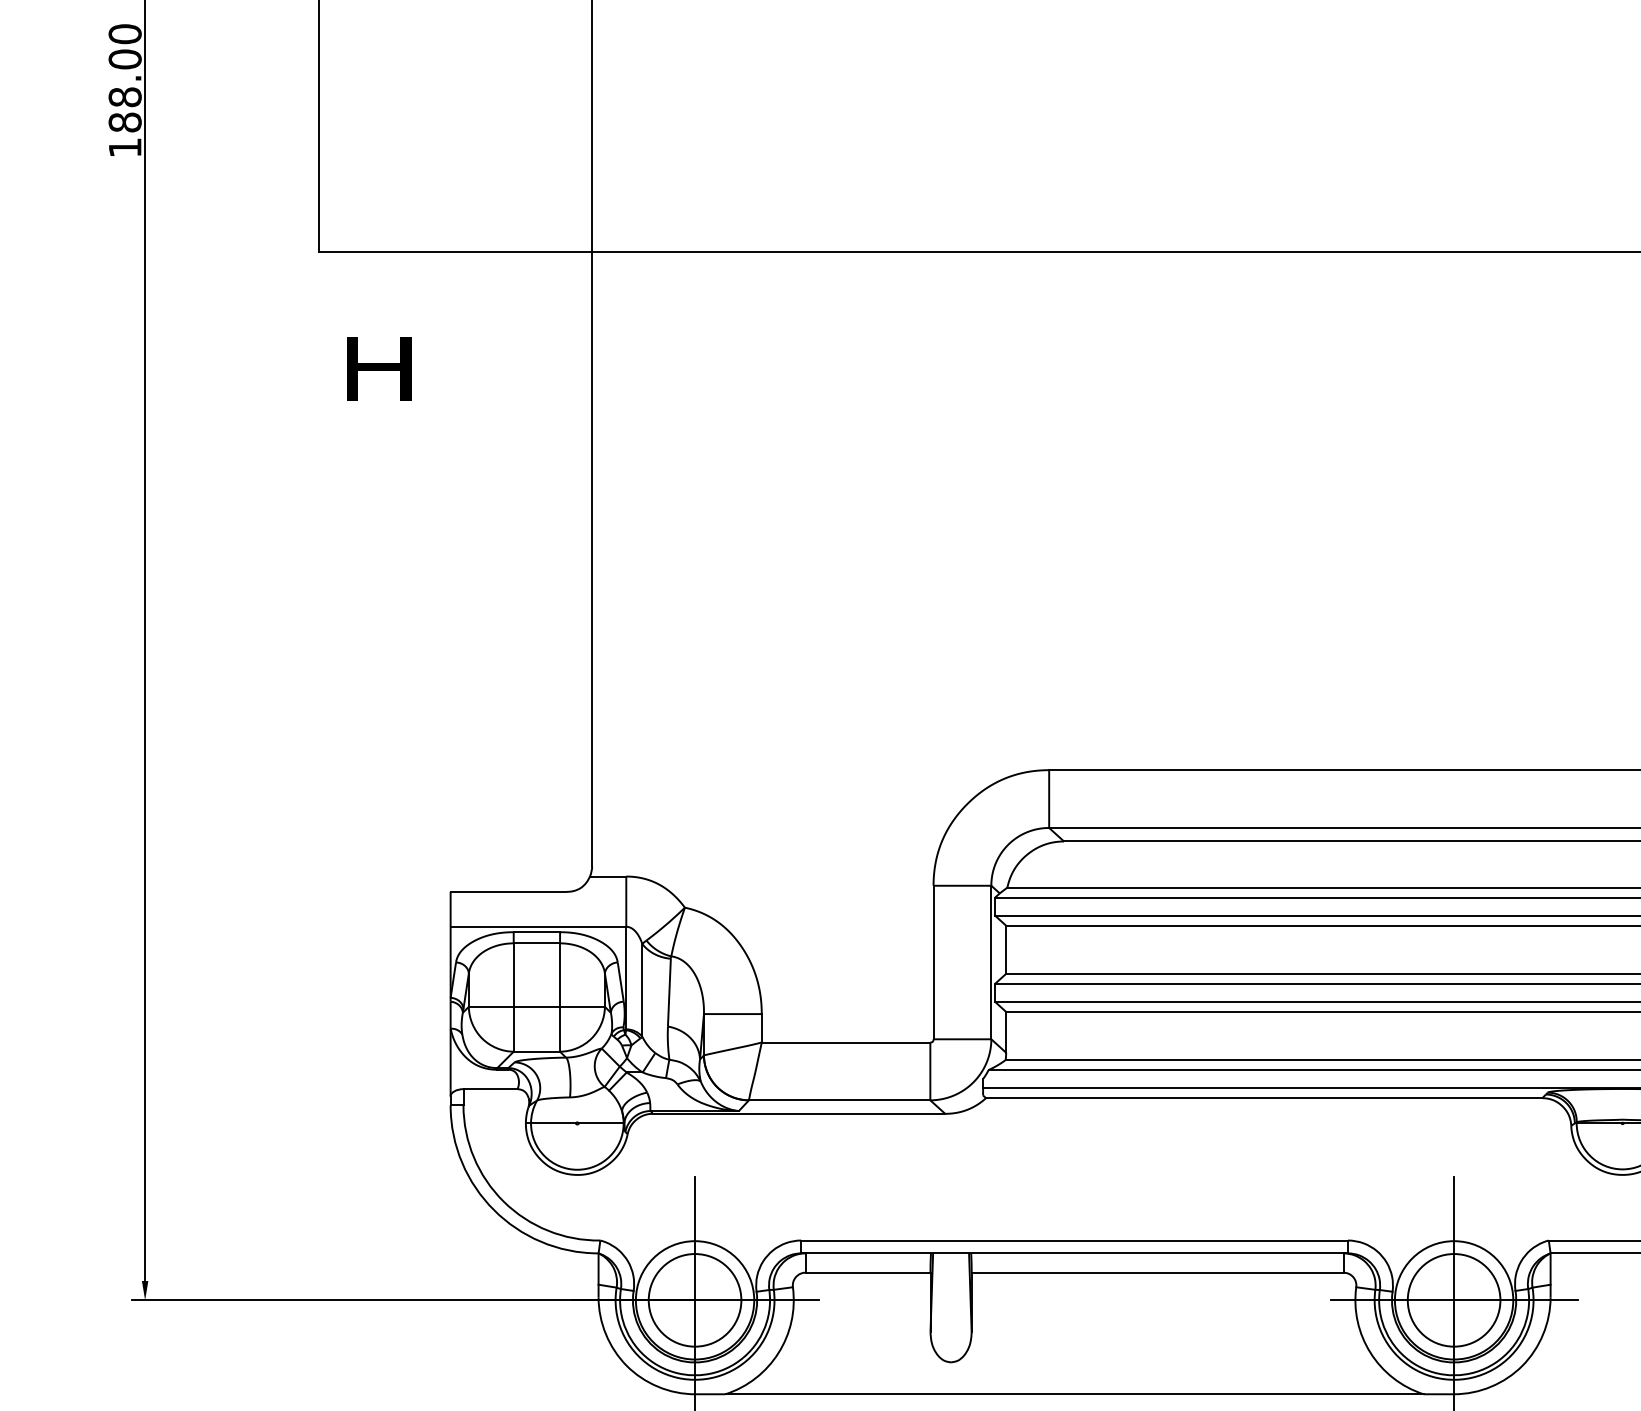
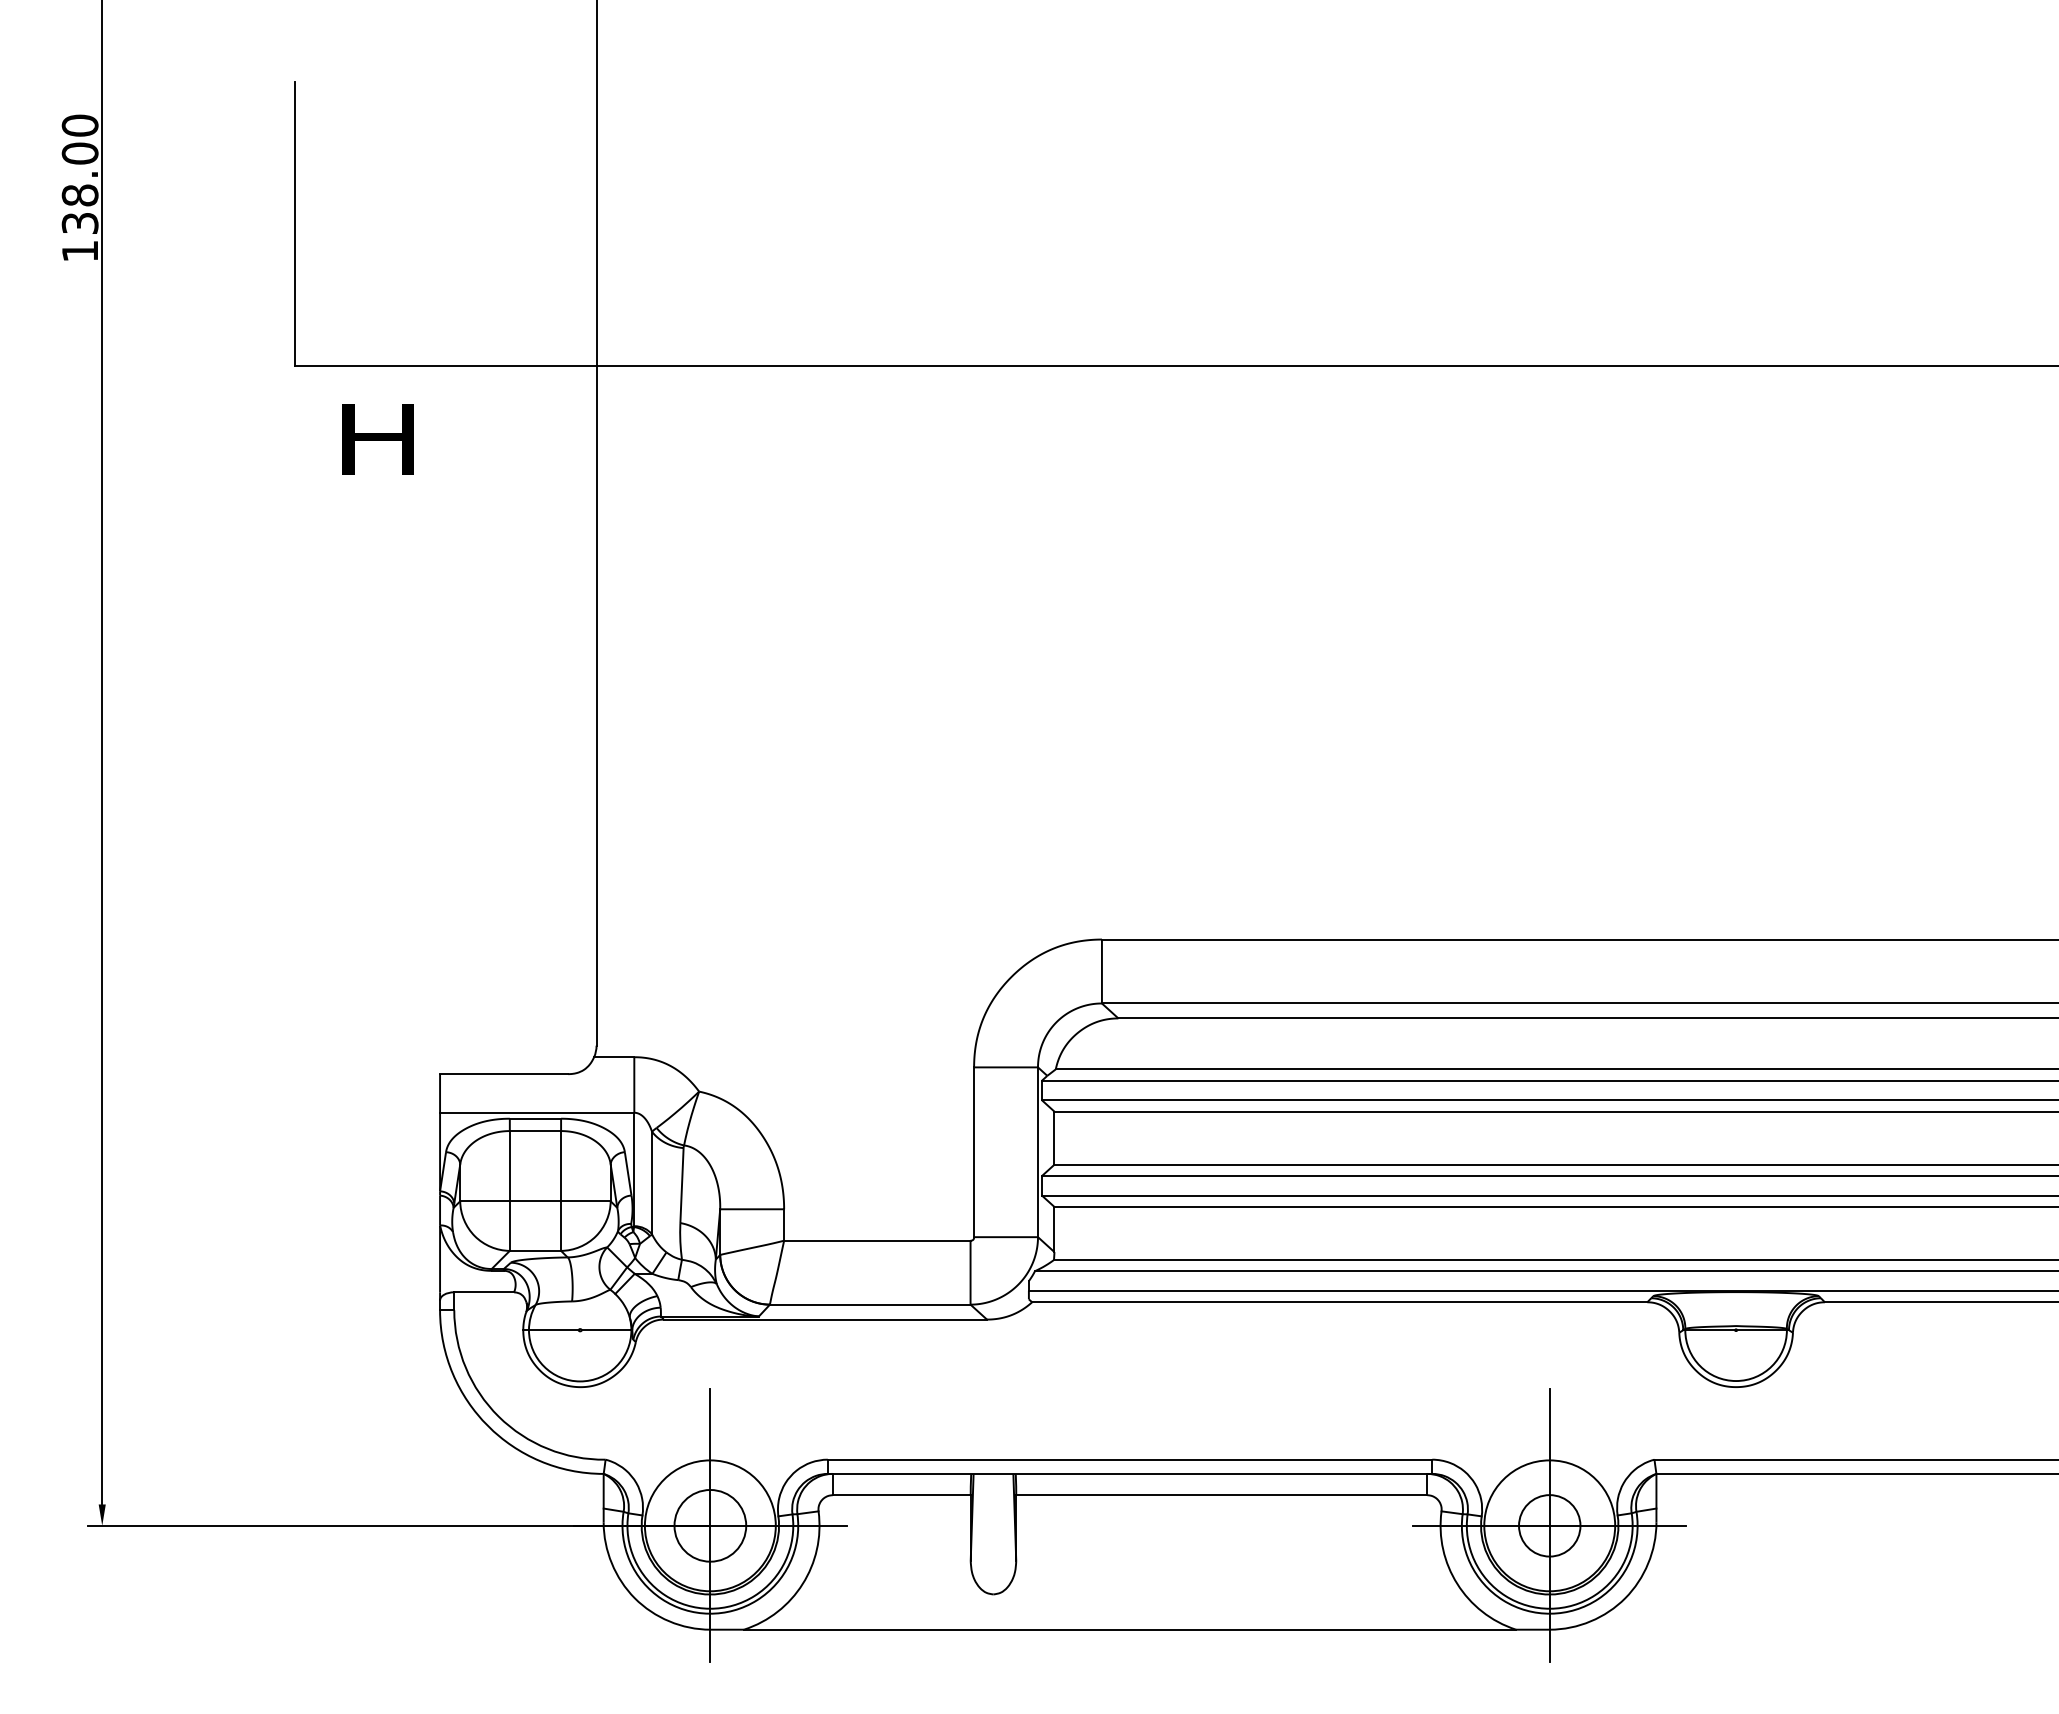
text: (124, 122) -> (79, 223), 188.00 -> 138.00
text: (378, 369) -> (377, 439), moved
circle: (695, 1300) -> (710, 1525), size x0.7
circle: (1453, 1300) -> (1549, 1525), size x0.6

